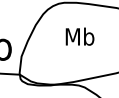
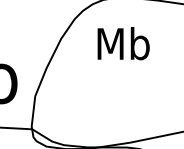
text: (79, 36) -> (122, 43), moved

